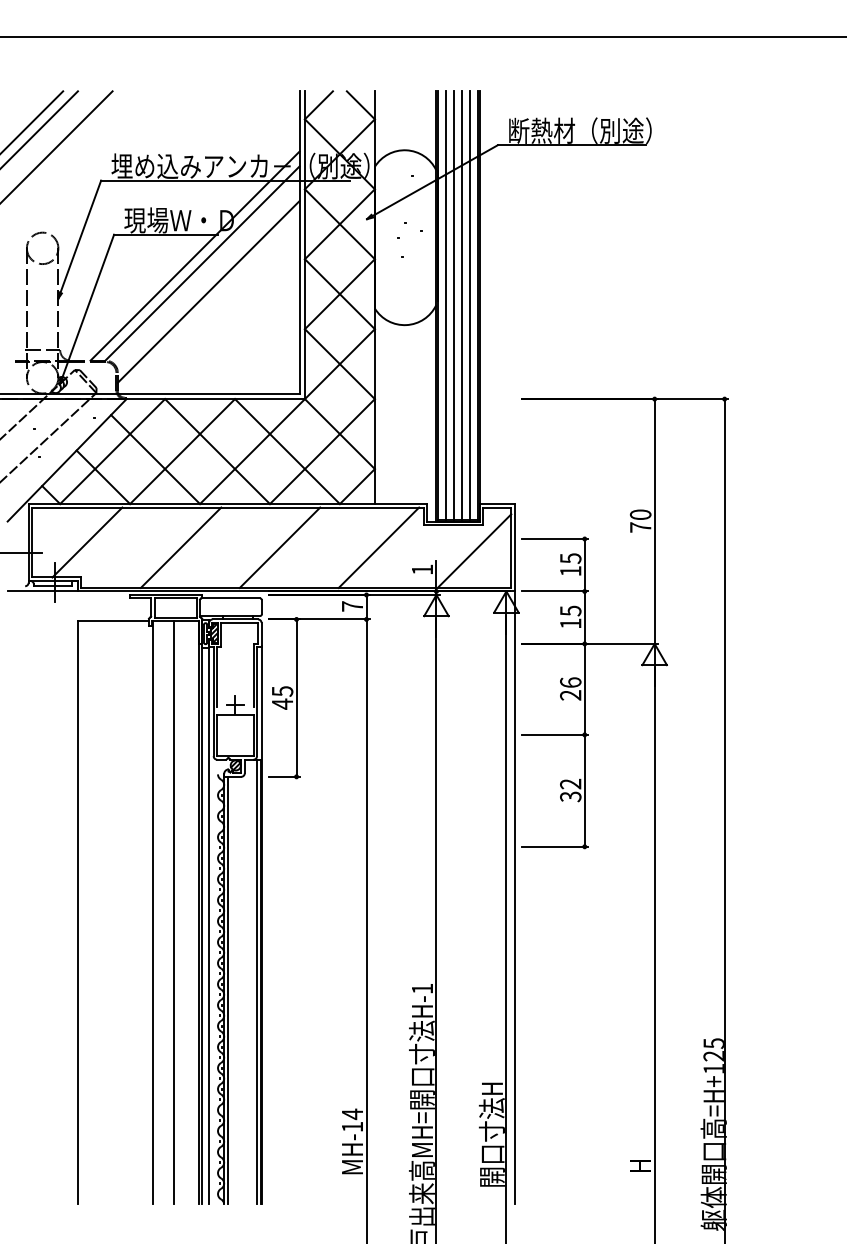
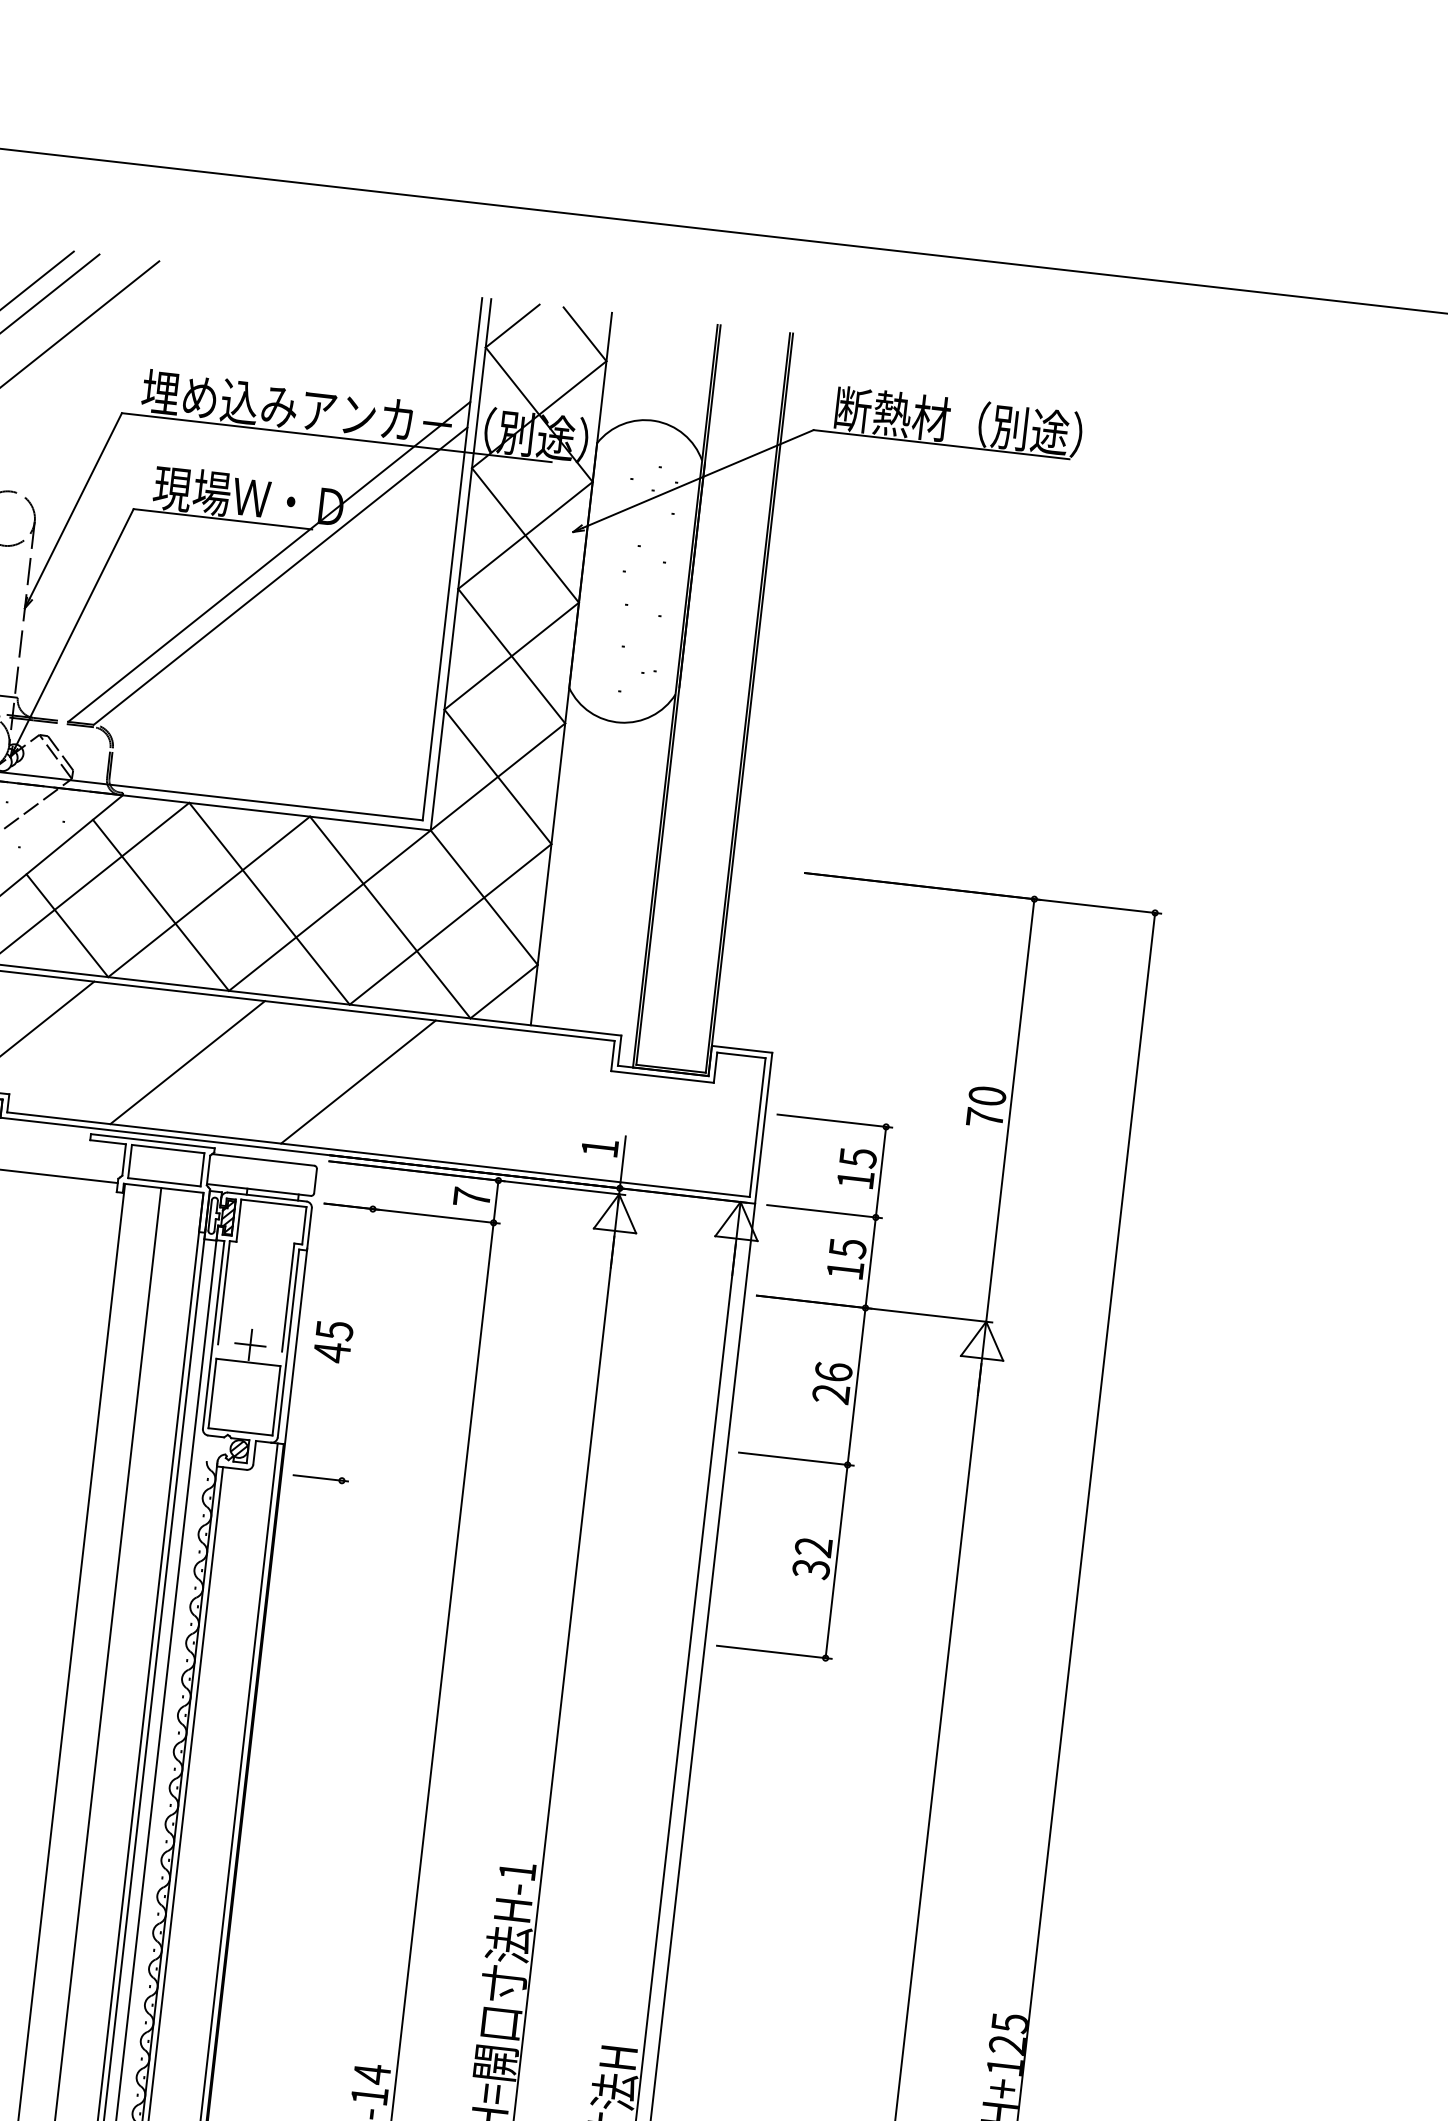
line: (208, 291) -> (285, 625), removed
line: (445, 305) -> (691, 696), removed
line: (453, 305) -> (705, 698), removed
line: (462, 305) -> (721, 699), removed
line: (470, 305) -> (734, 701), removed
line: (378, 547) -> (528, 1100), removed
line: (474, 550) -> (693, 1125), removed
line: (296, 697) -> (357, 1343), removed

